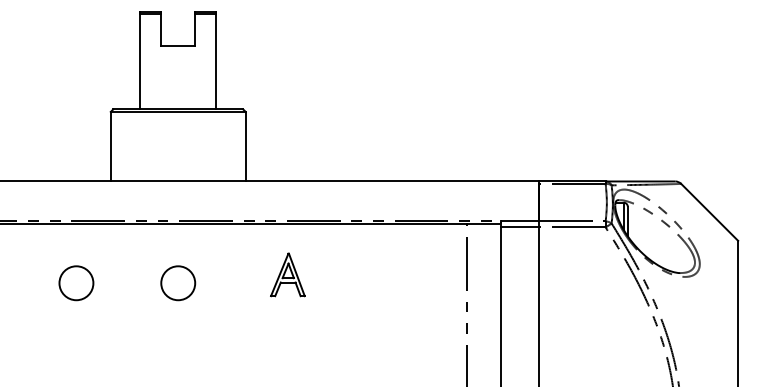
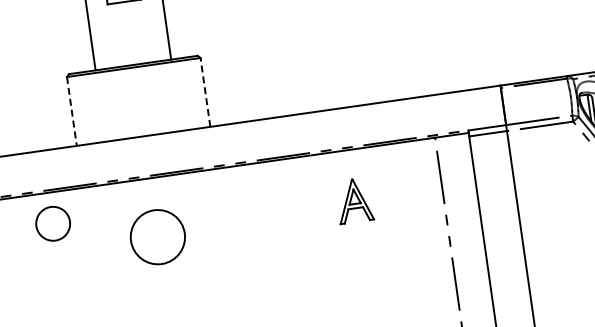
line: (110, 146) -> (71, 111), solid -> dashed
line: (245, 146) -> (205, 92), solid -> dashed
part: (287, 274) -> (353, 200), moved
circle: (76, 283) -> (53, 224), moved
circle: (178, 283) -> (158, 237), size x1.6

